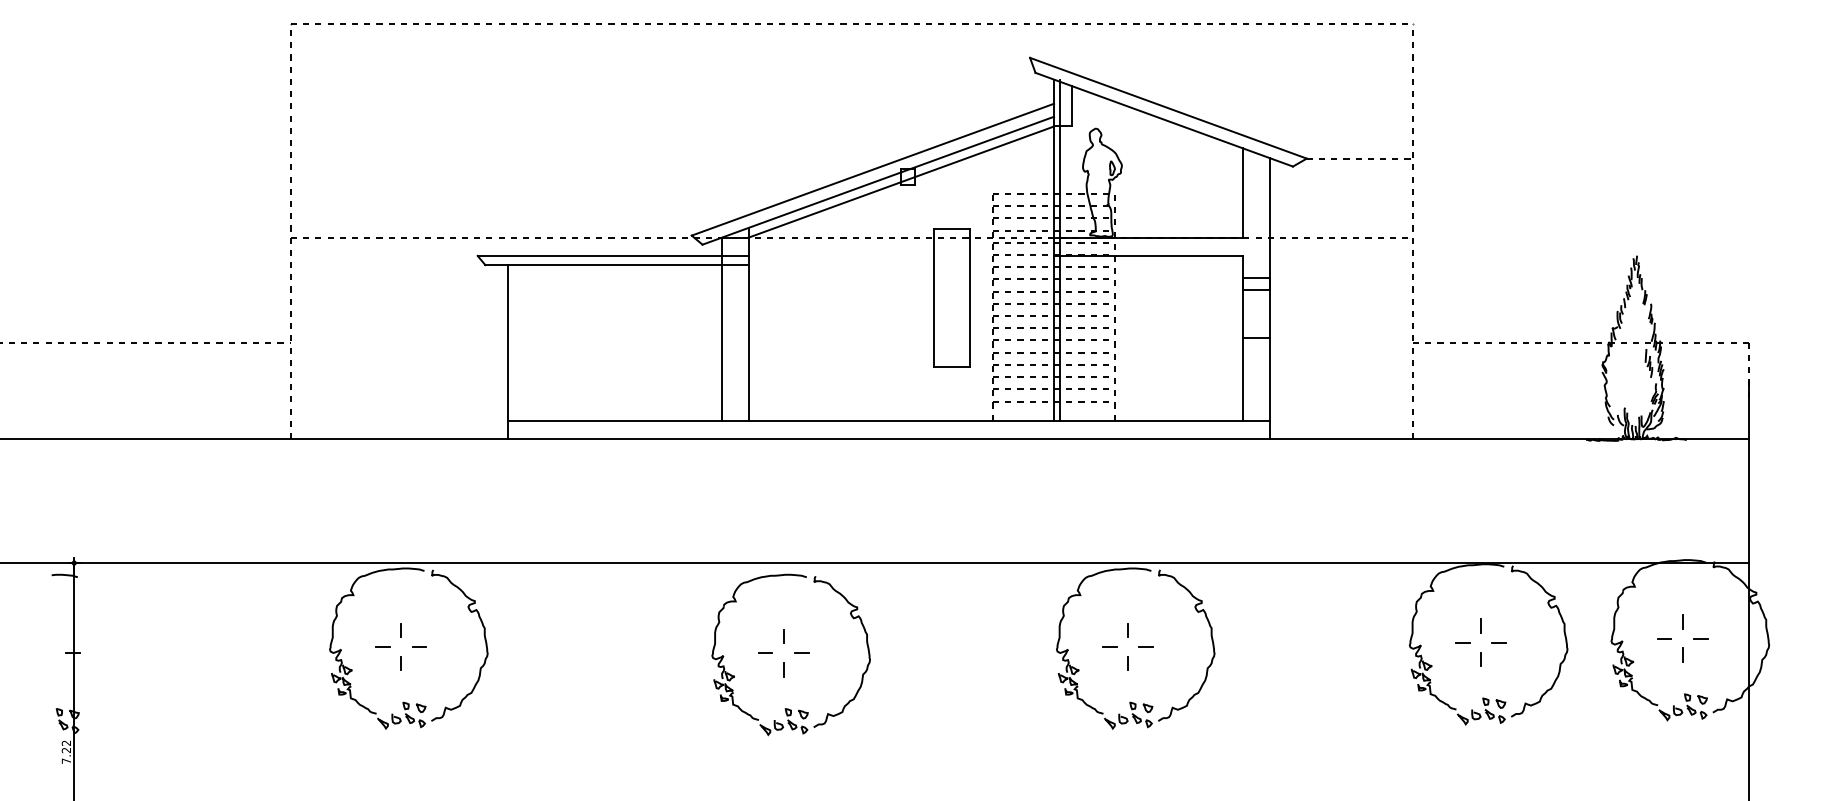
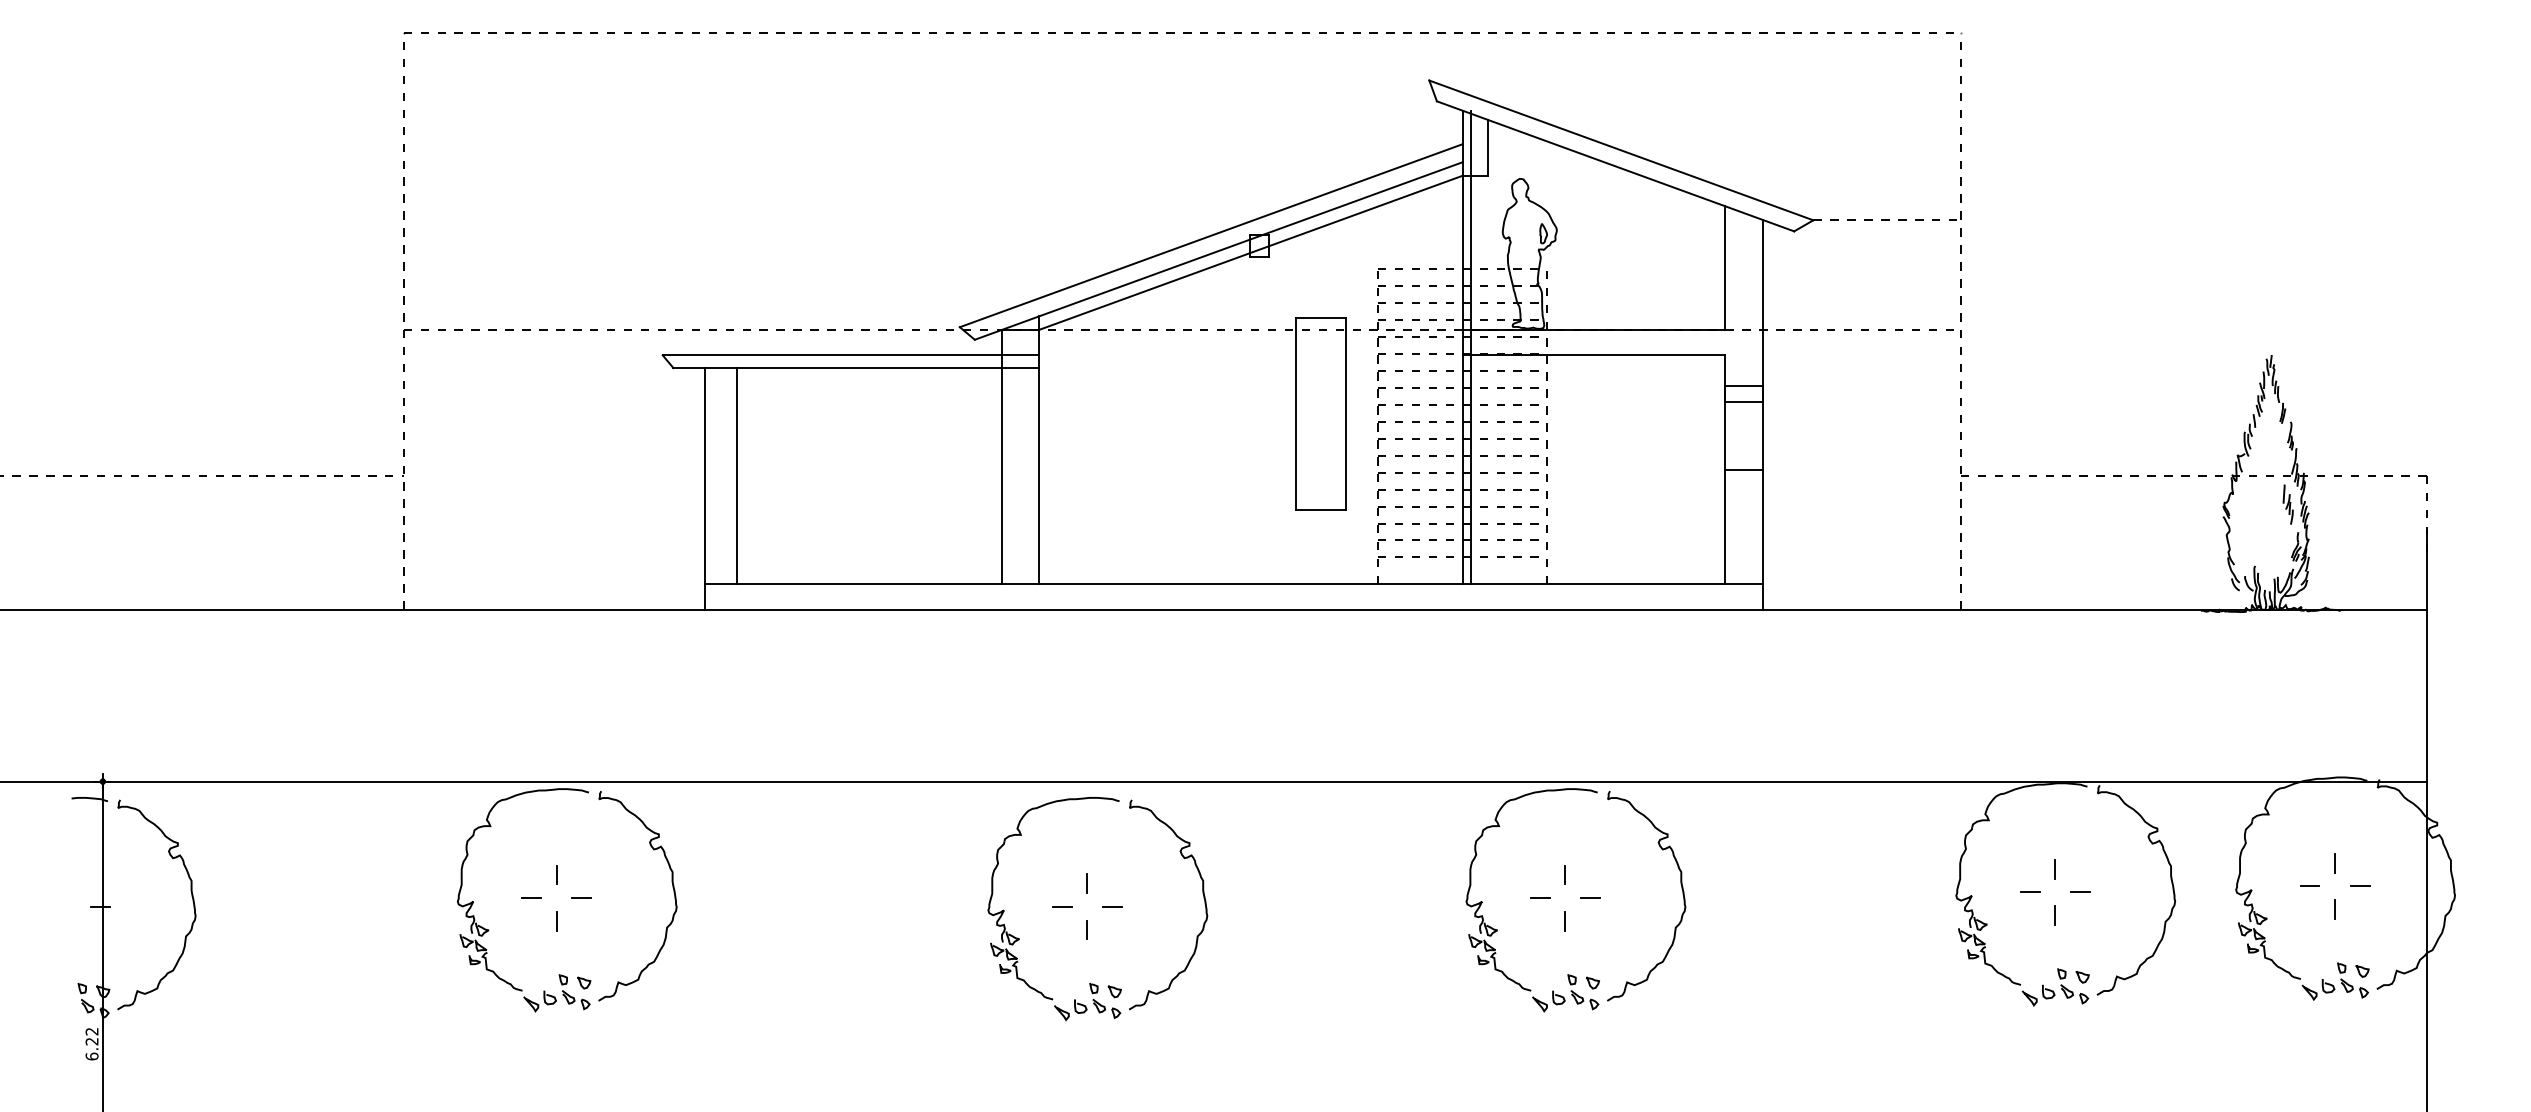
line: (531, 343) -> (737, 476), added
curve: (138, 645) -> (191, 896), added
text: (66, 761) -> (91, 1056), 7.22 -> 6.22

